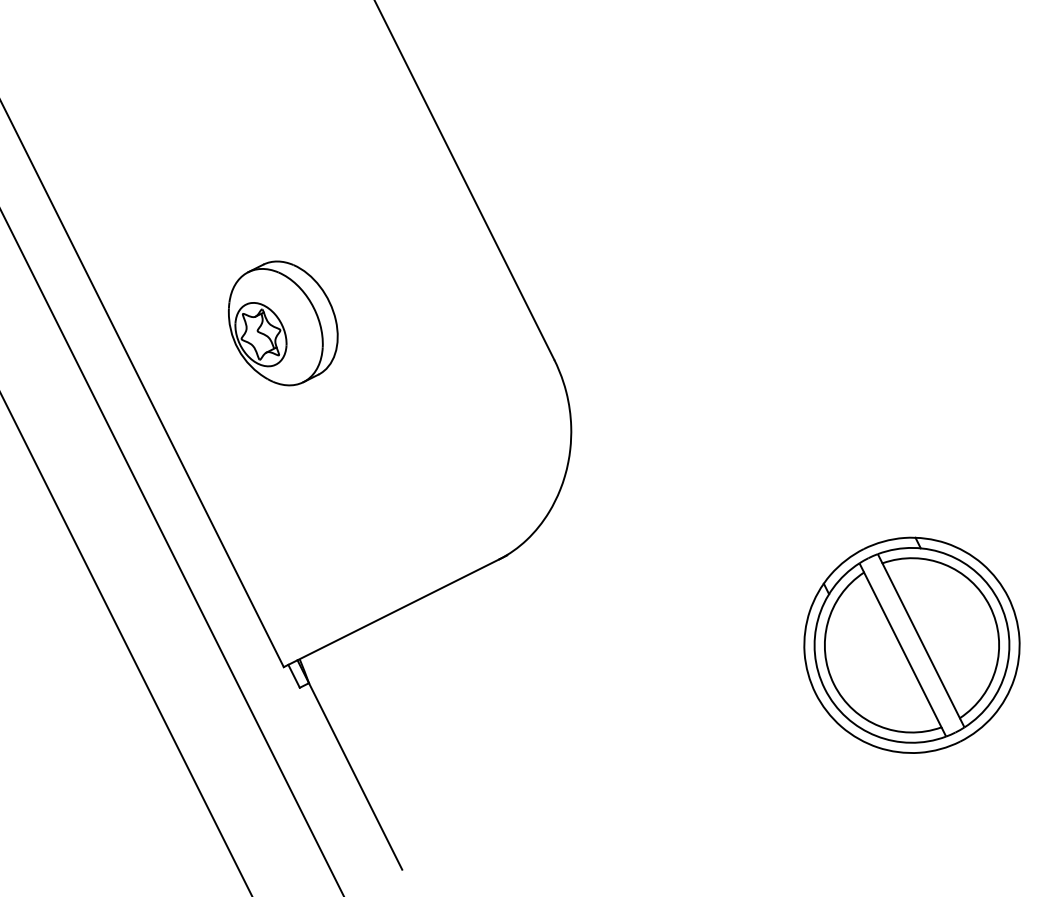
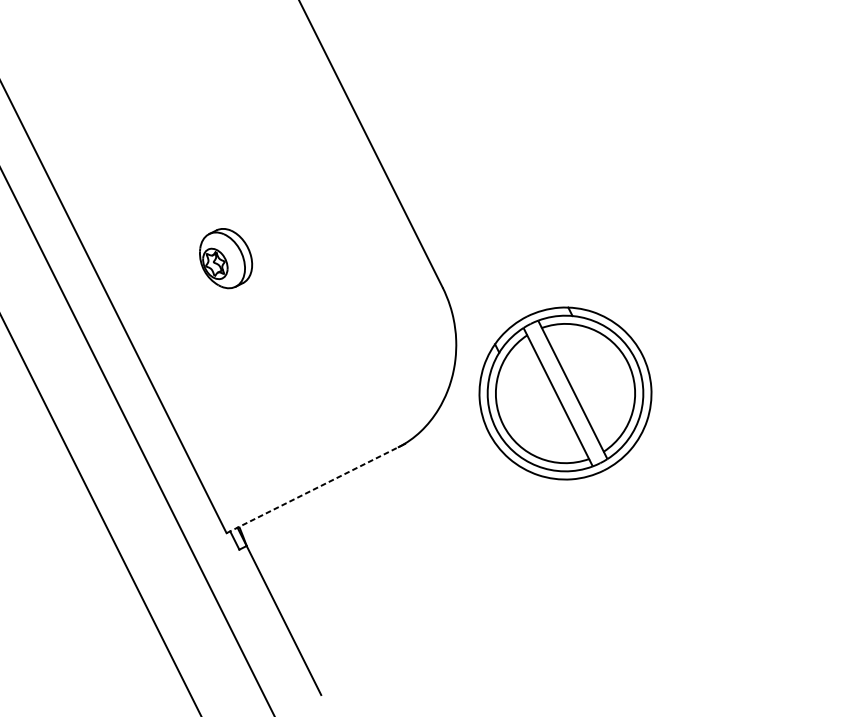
part: (282, 323) -> (225, 258), size x0.6
line: (391, 613) -> (312, 490), solid -> dashed
part: (911, 644) -> (565, 392), moved

